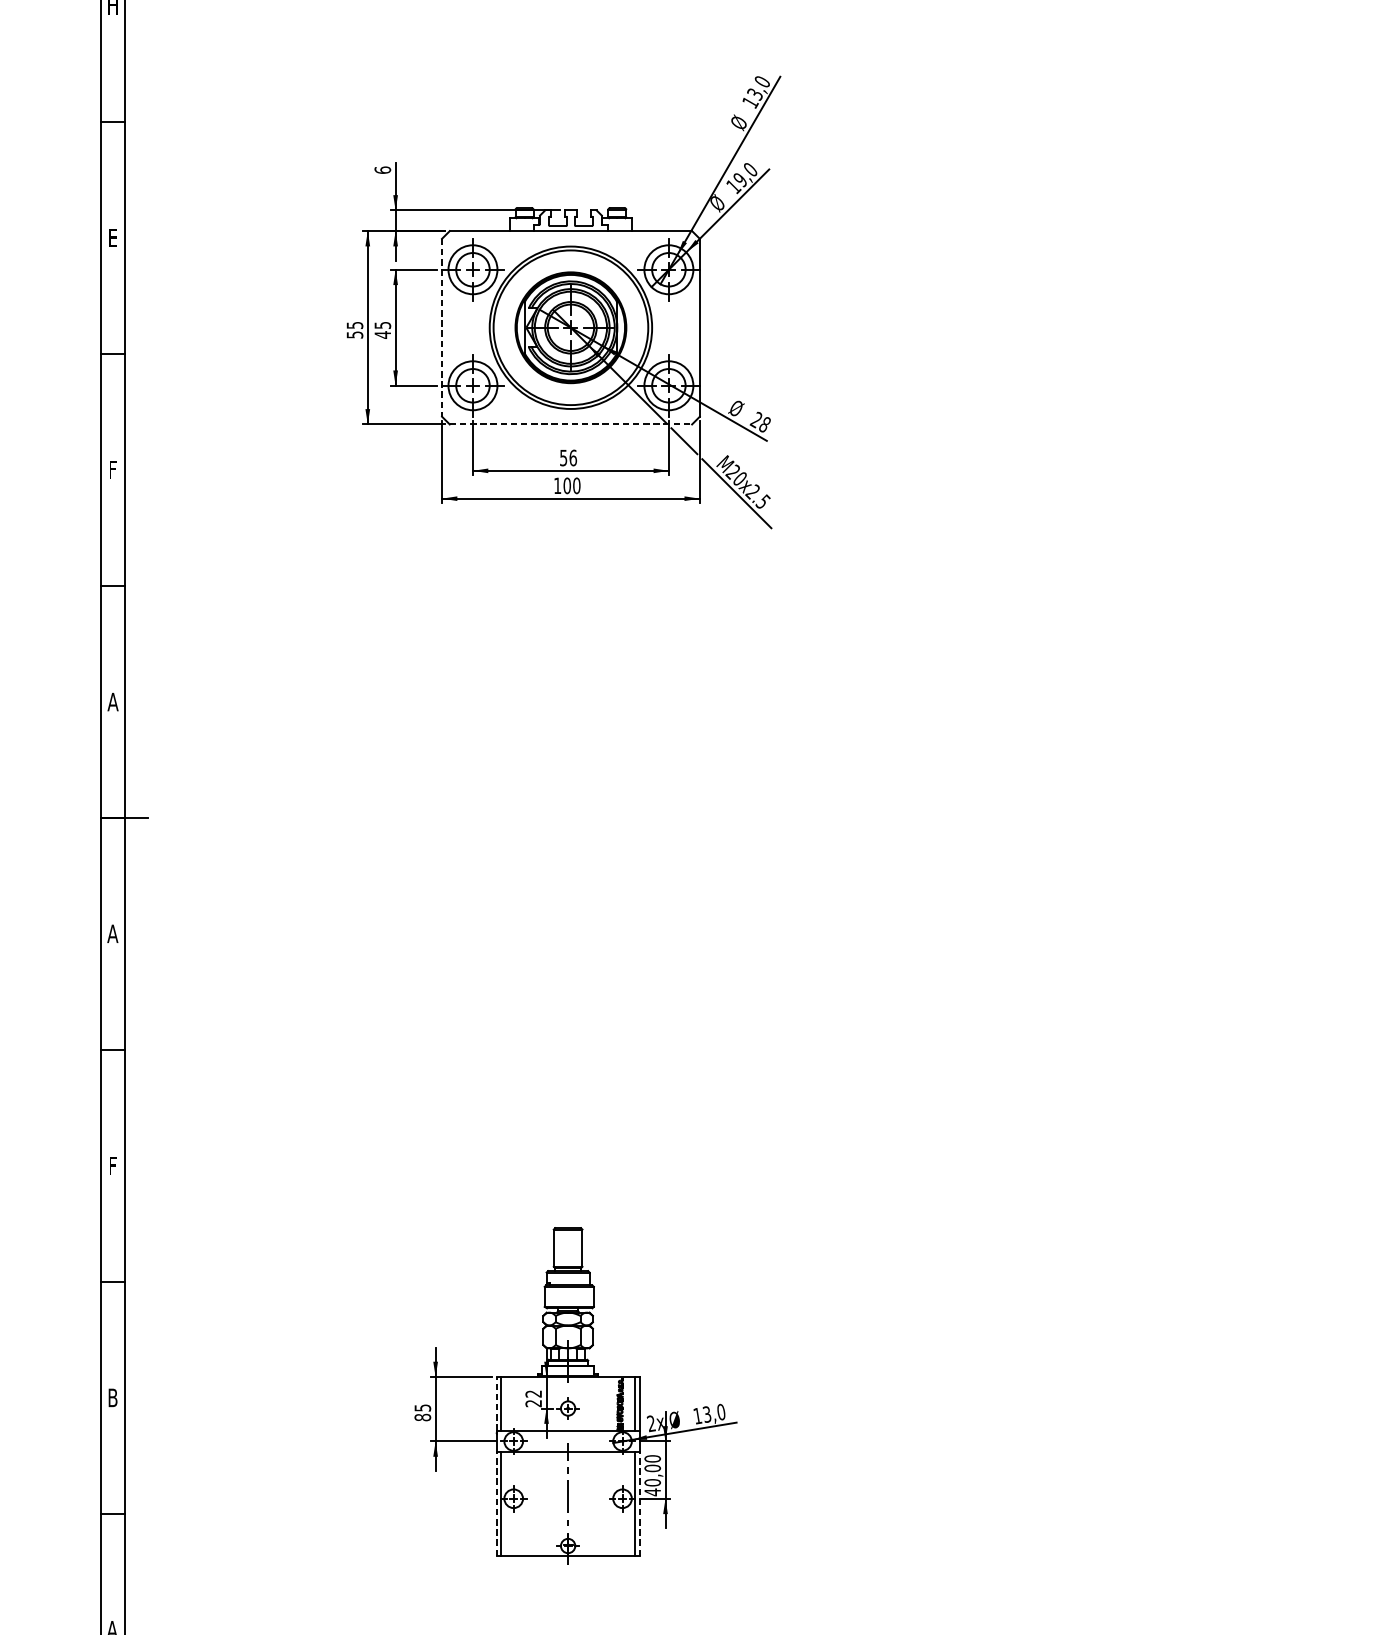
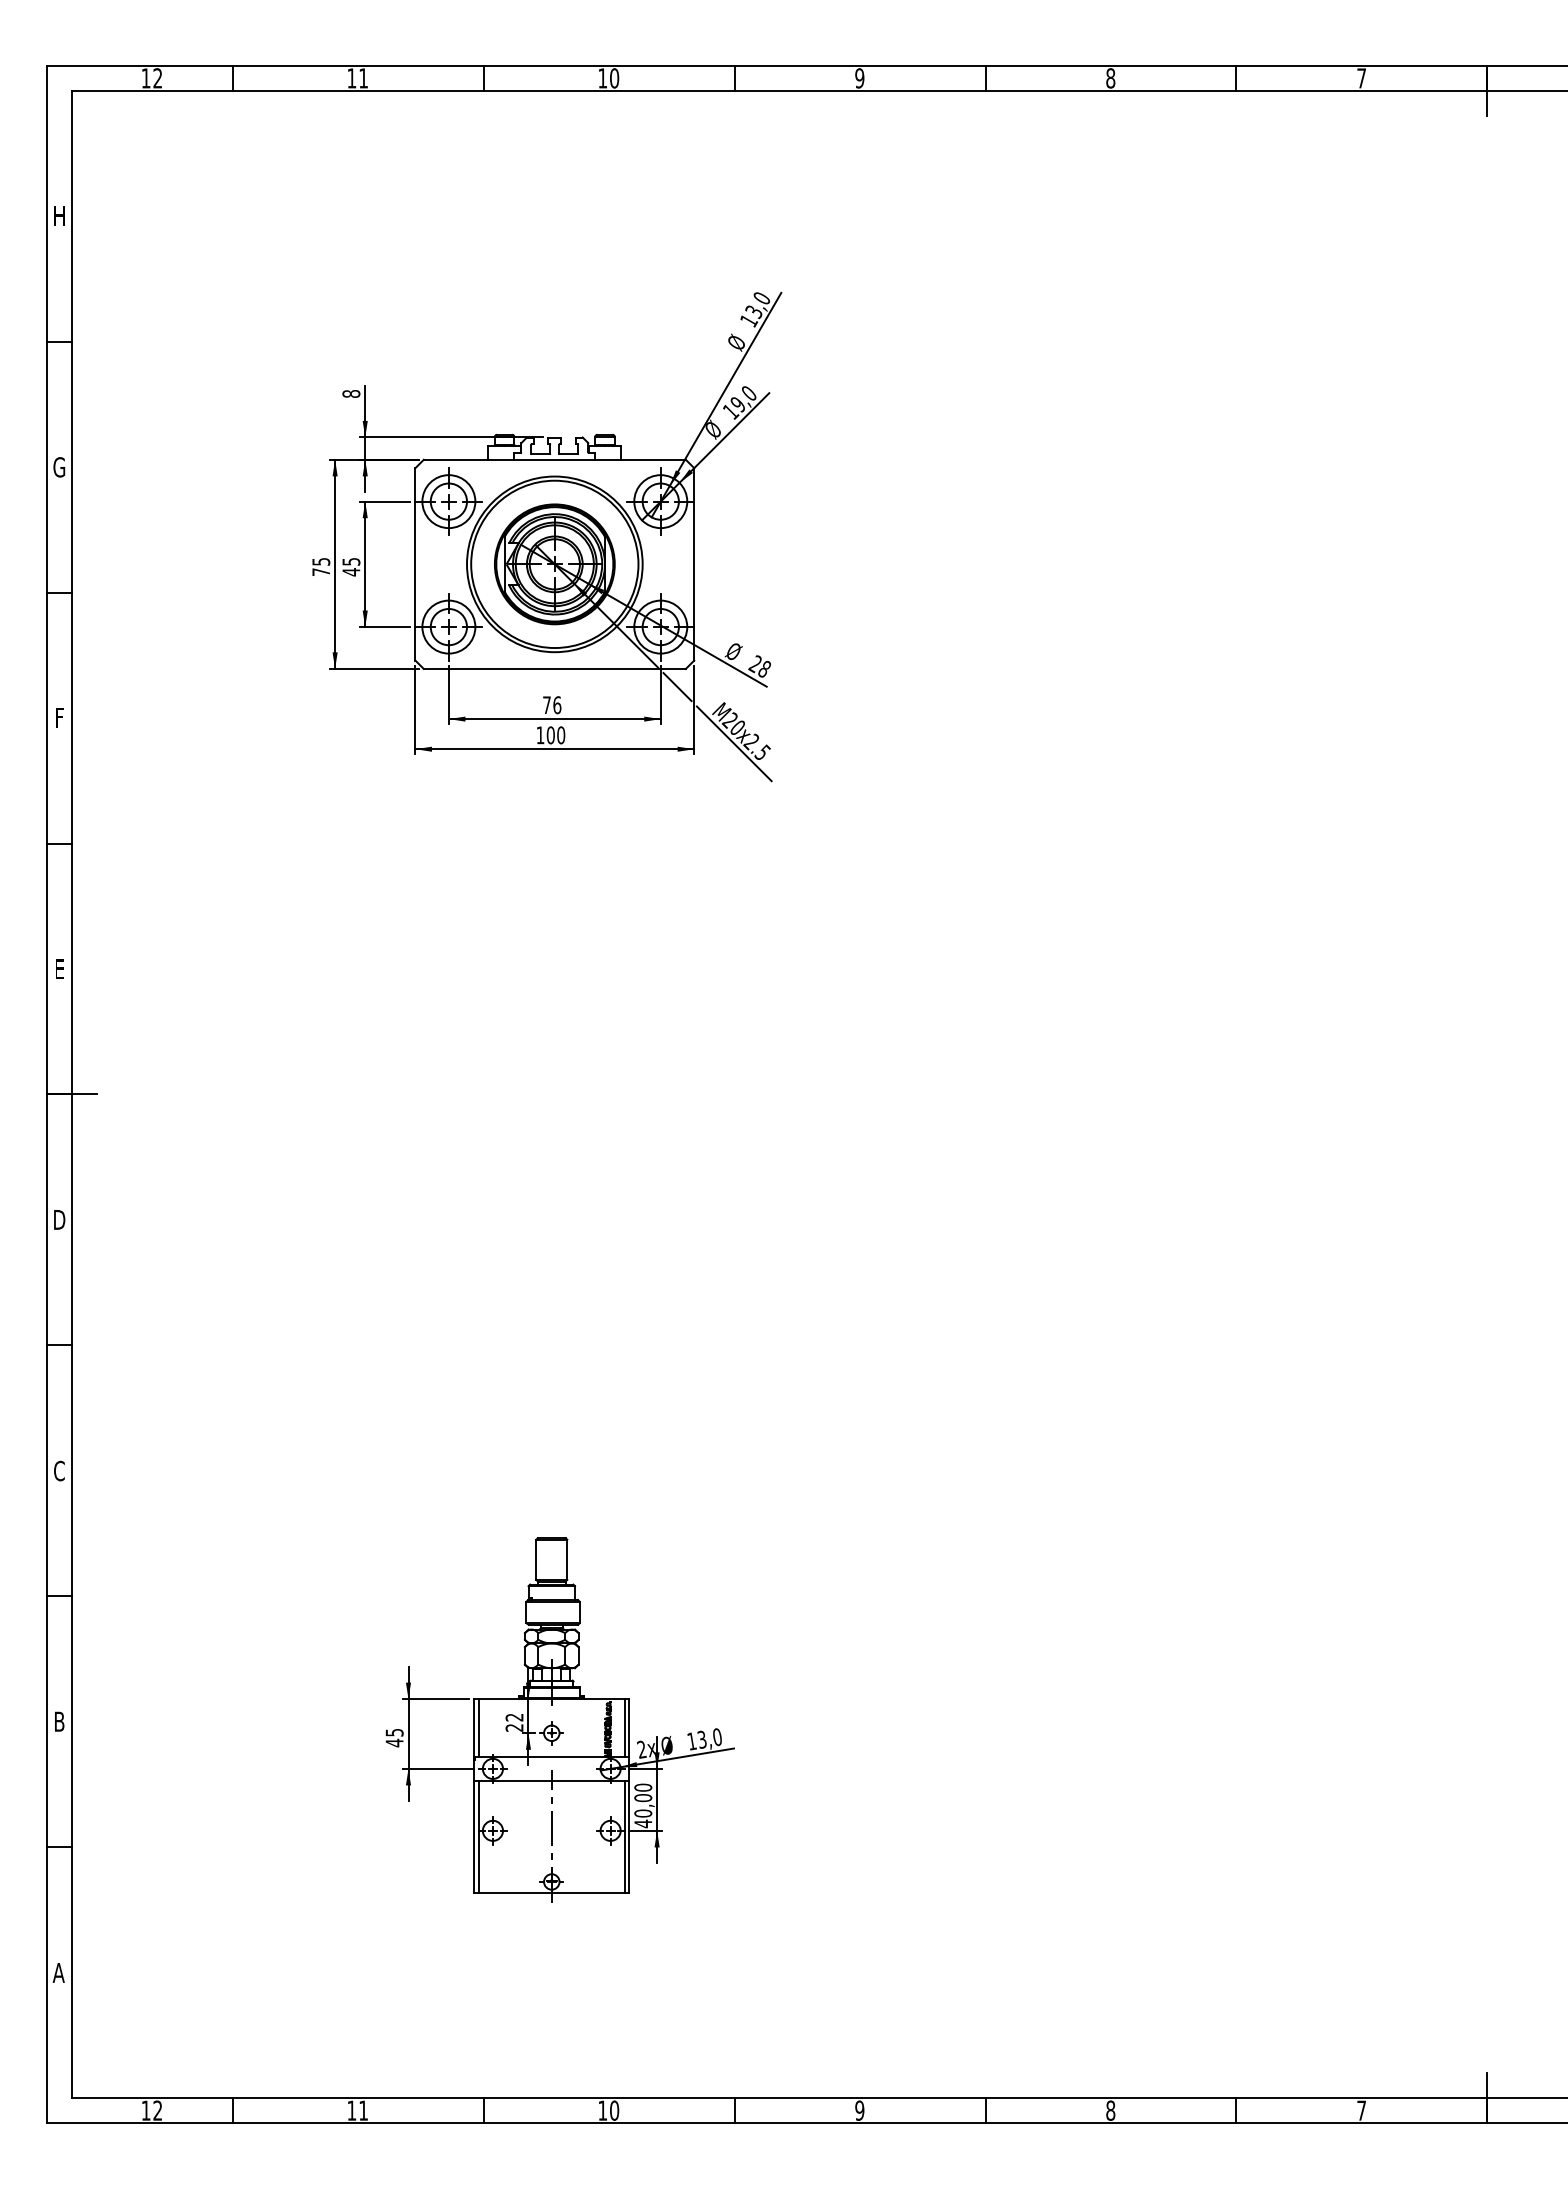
text: (382, 169) -> (351, 393), 6 -> 8
text: (112, 238) -> (59, 467), E -> G
line: (442, 327) -> (415, 564), dashed -> solid
text: (355, 335) -> (321, 572), 55 -> 75
line: (571, 424) -> (555, 668), dashed -> solid
text: (563, 458) -> (546, 705), 56 -> 76
text: (112, 702) -> (59, 969), A -> E
text: (112, 933) -> (59, 1219), A -> D
text: (112, 1165) -> (59, 1470), F -> C
line: (496, 1403) -> (474, 1727), dashed -> solid
text: (422, 1417) -> (394, 1742), 85 -> 45
line: (496, 1503) -> (474, 1836), dashed -> solid
line: (639, 1503) -> (629, 1836), dashed -> solid

